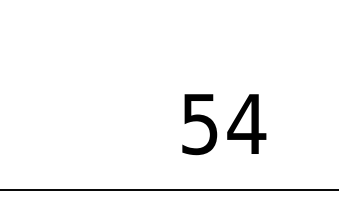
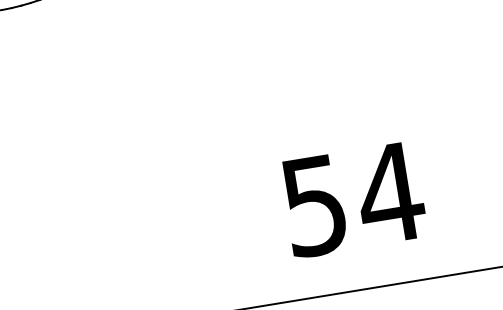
text: (224, 124) -> (354, 199), moved

